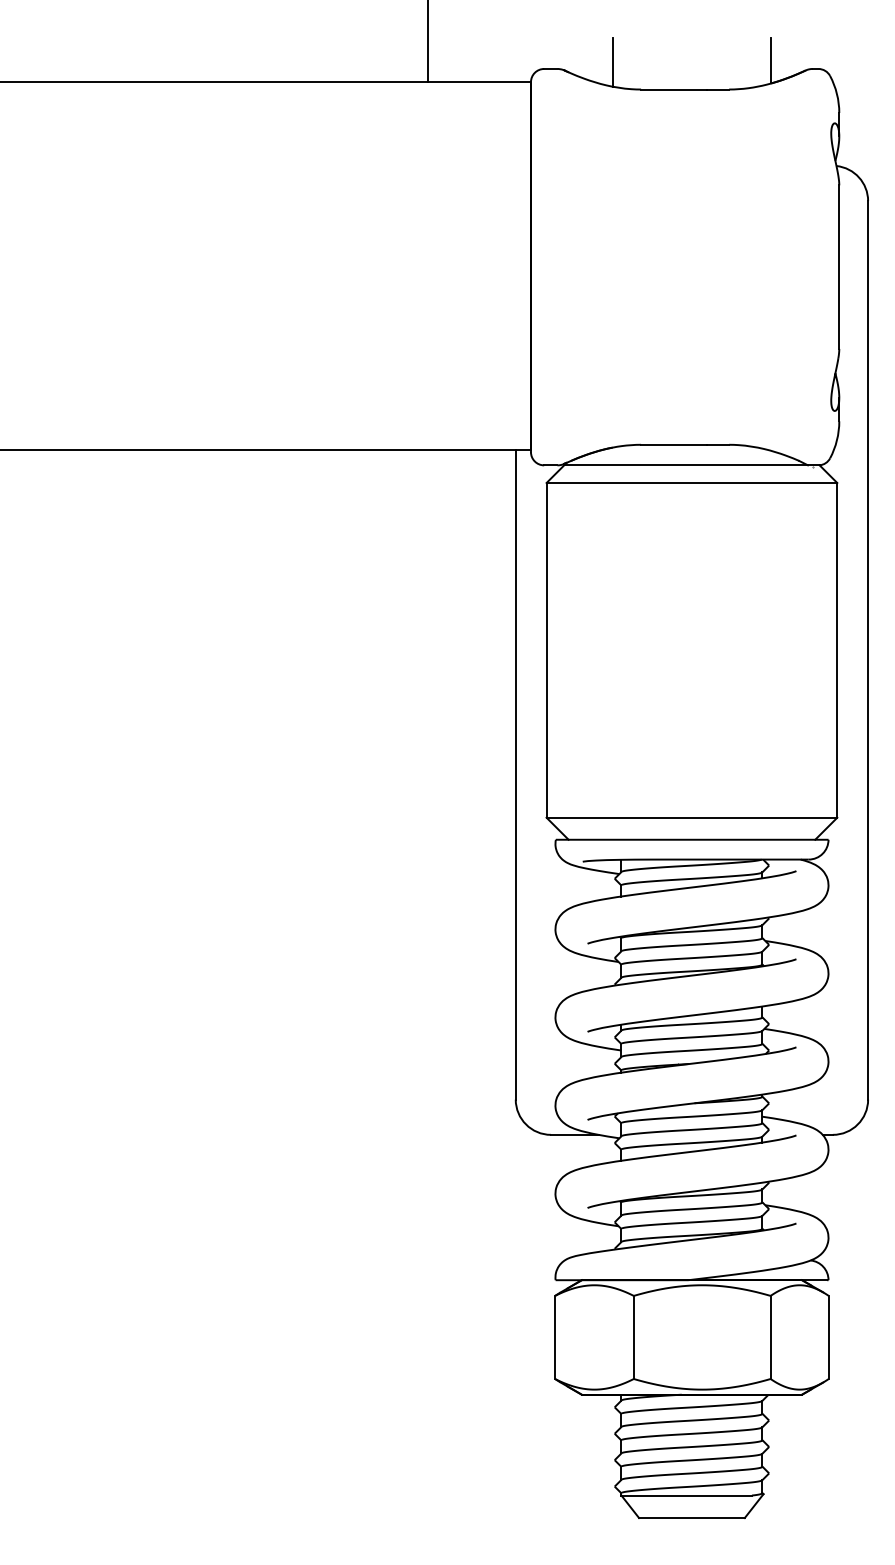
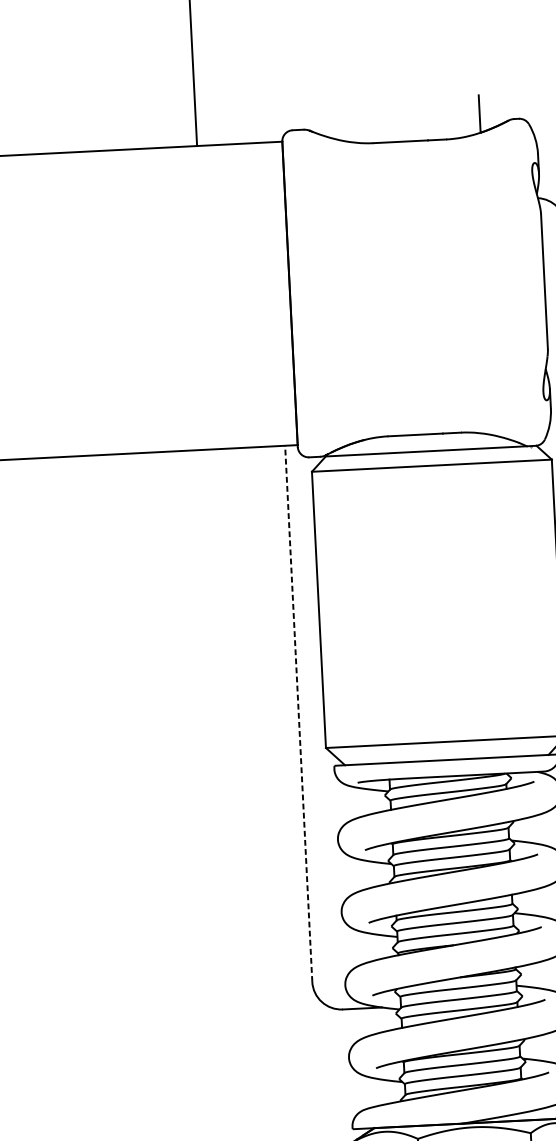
line: (612, 62) -> (348, 122), removed
line: (515, 774) -> (298, 713), solid -> dashed

